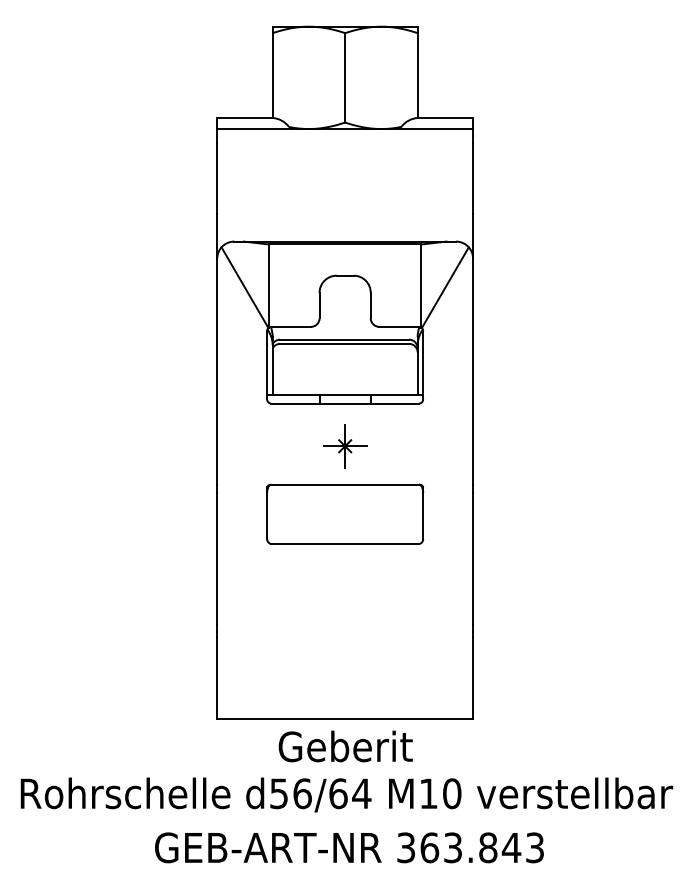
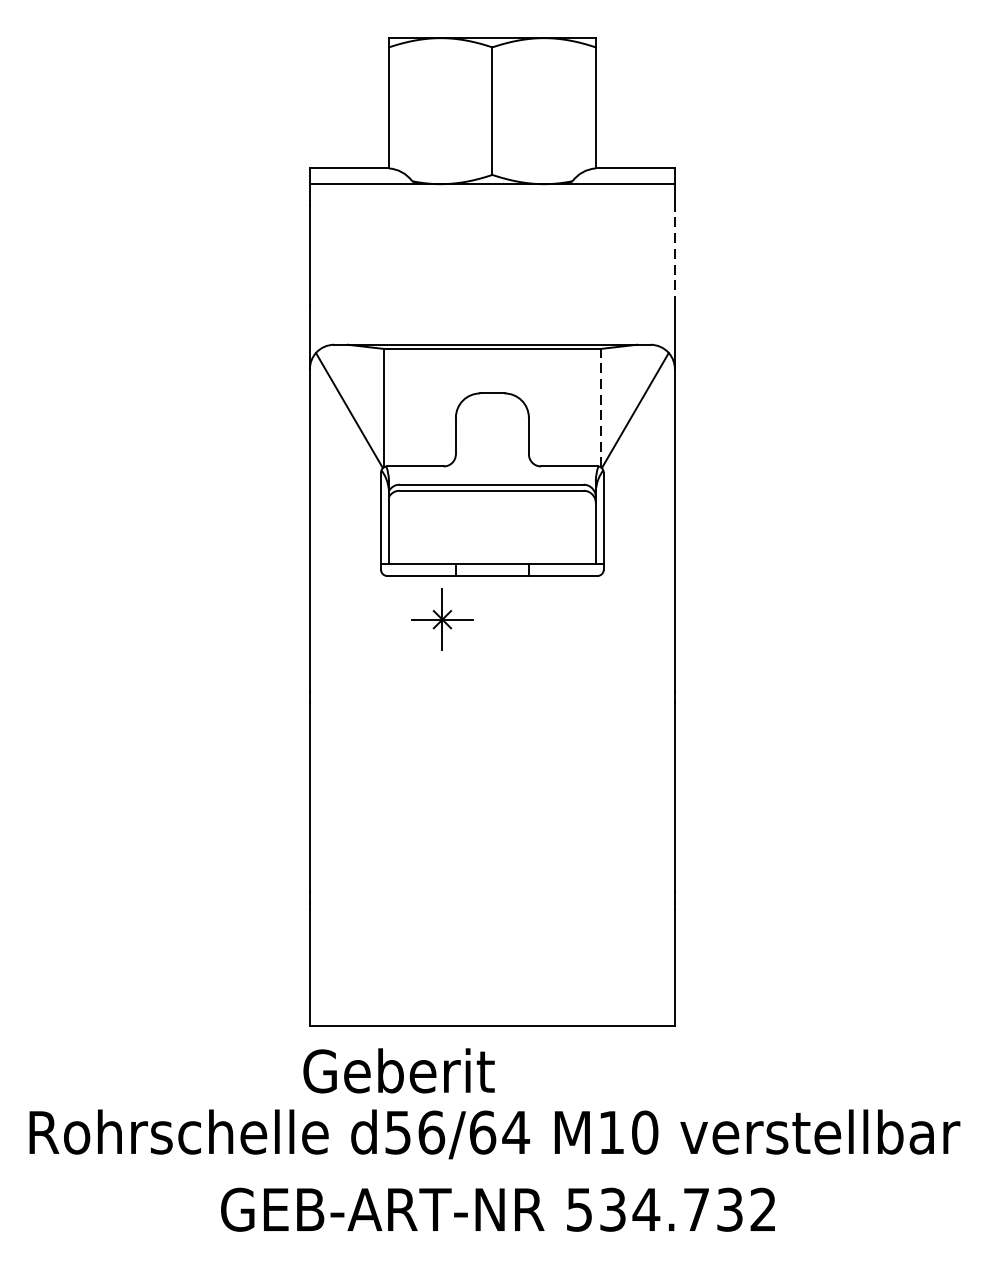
line: (473, 178) -> (675, 254), solid -> dashed
line: (421, 286) -> (601, 408), solid -> dashed
part: (345, 446) -> (442, 620), moved
part: (345, 513) -> (492, 732), removed
text: (345, 746) -> (398, 1070), moved
text: (470, 847) -> (671, 1209), 363.843 -> 534.732

